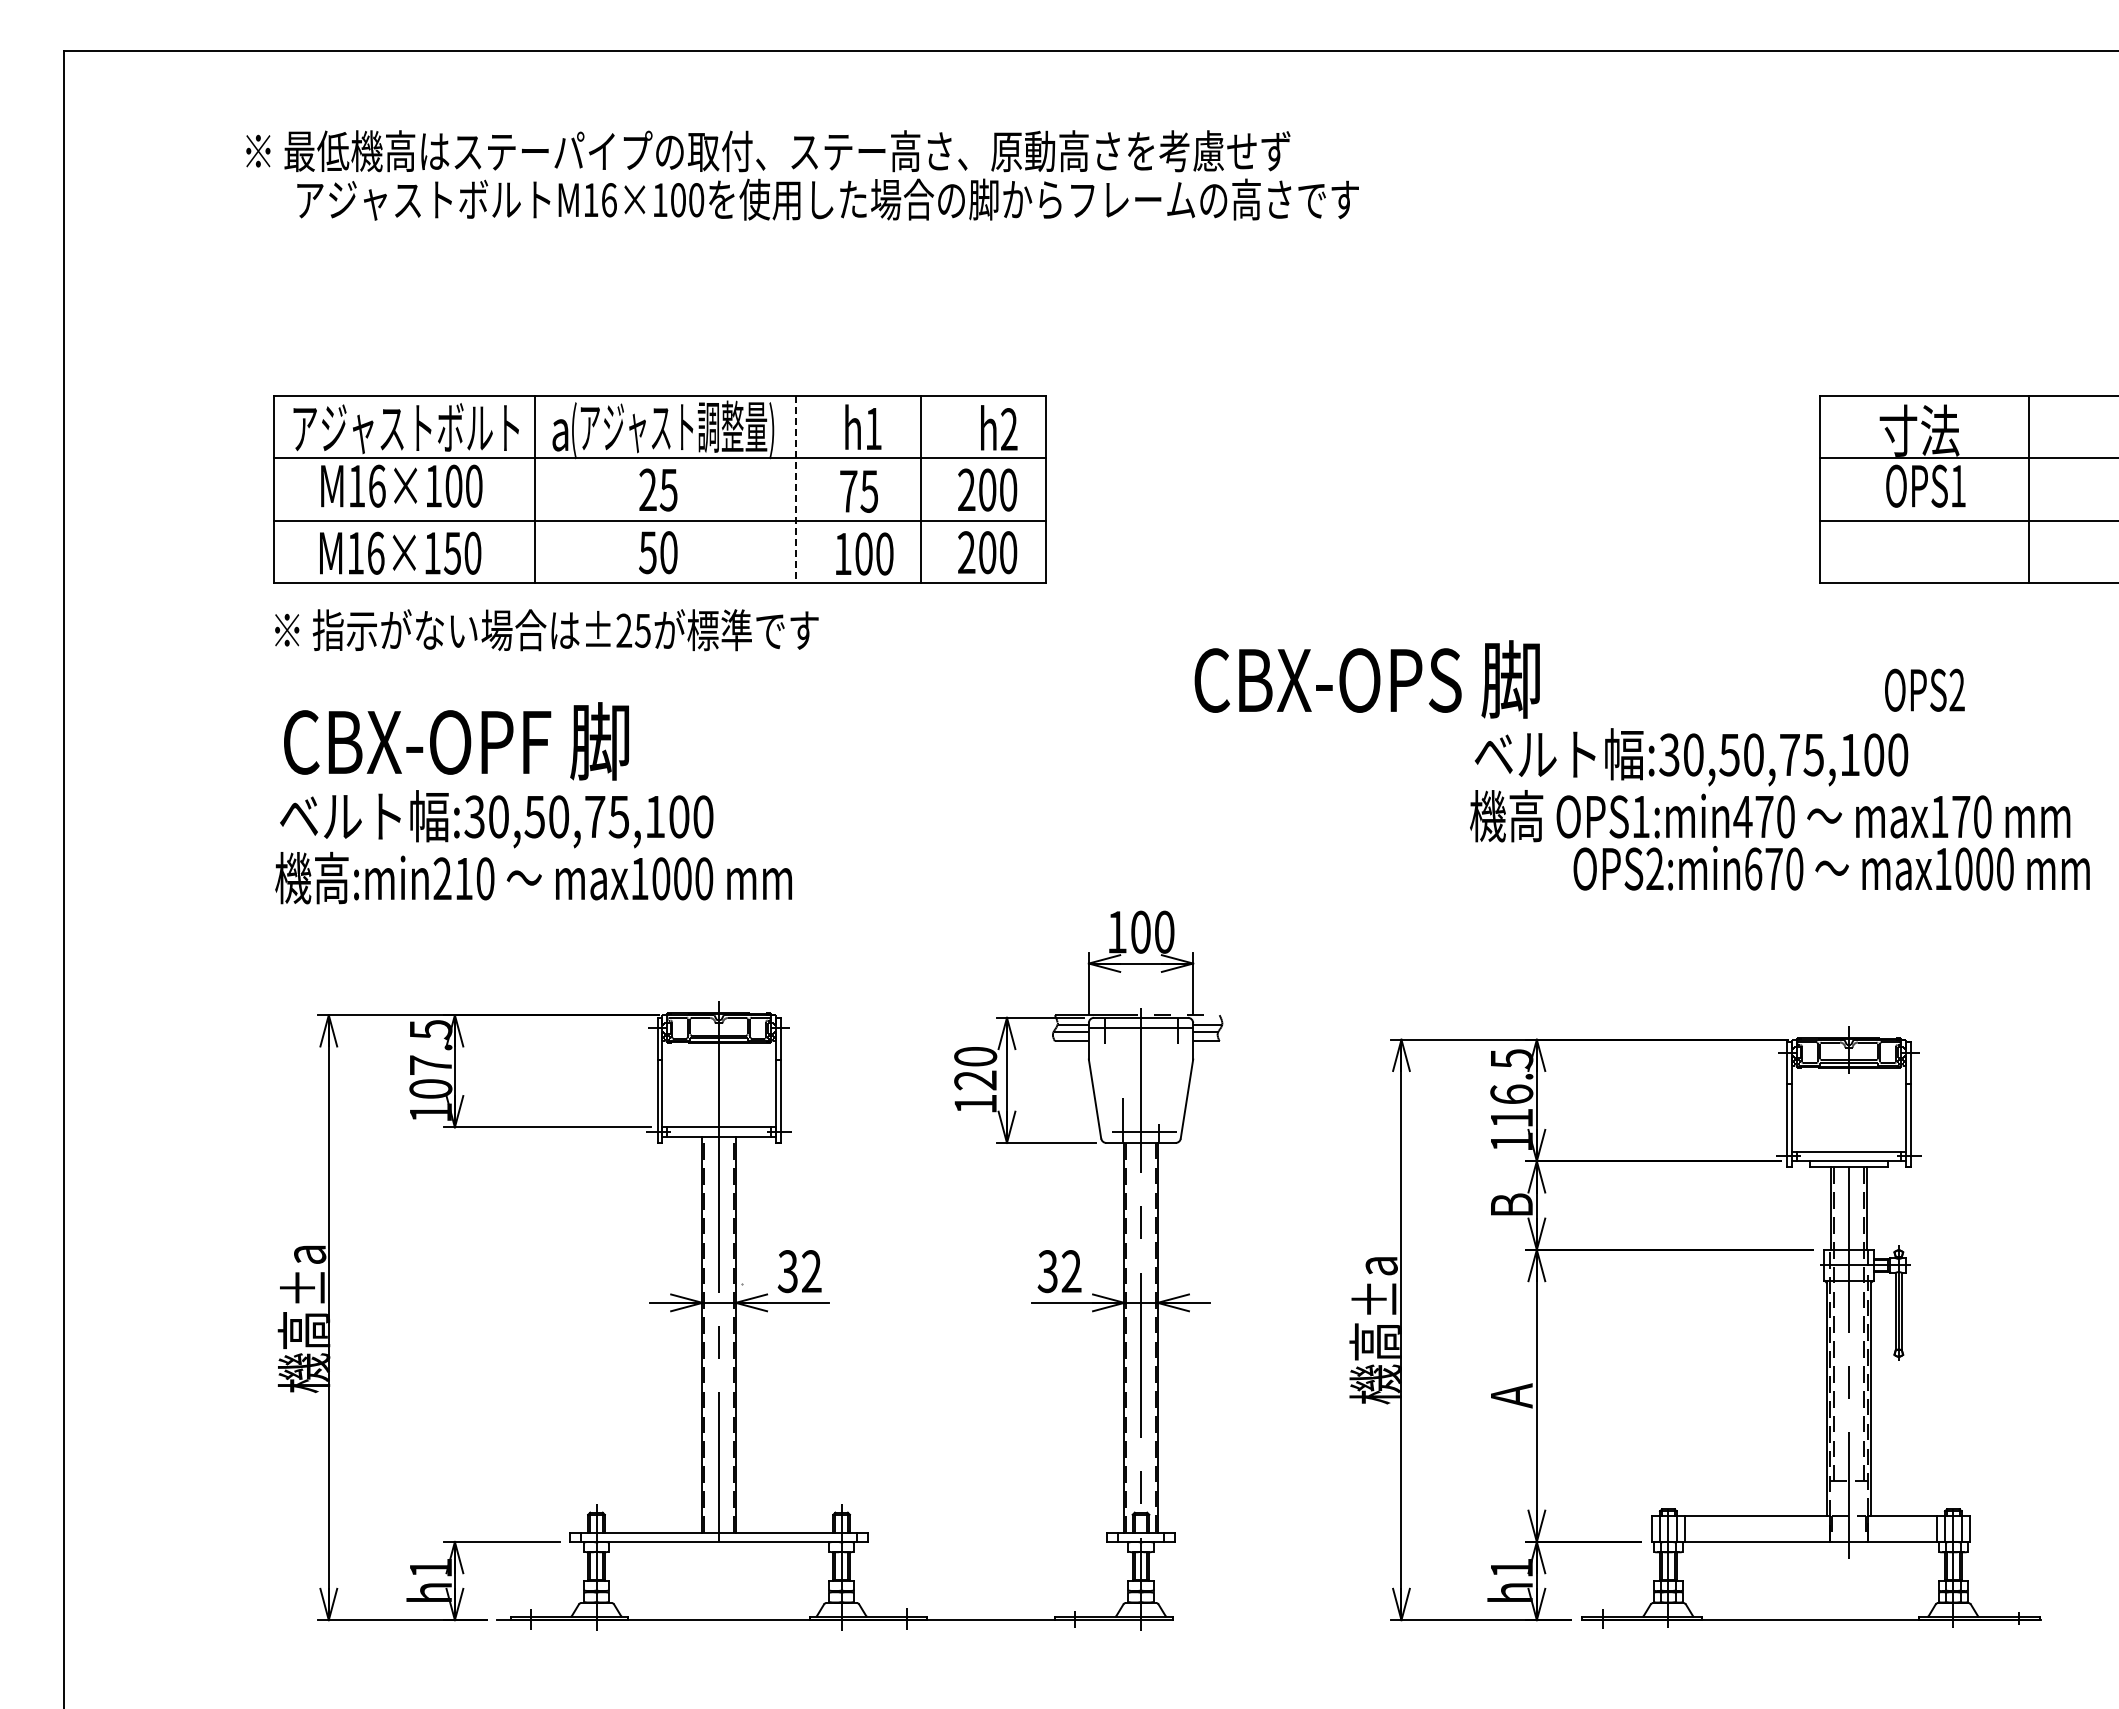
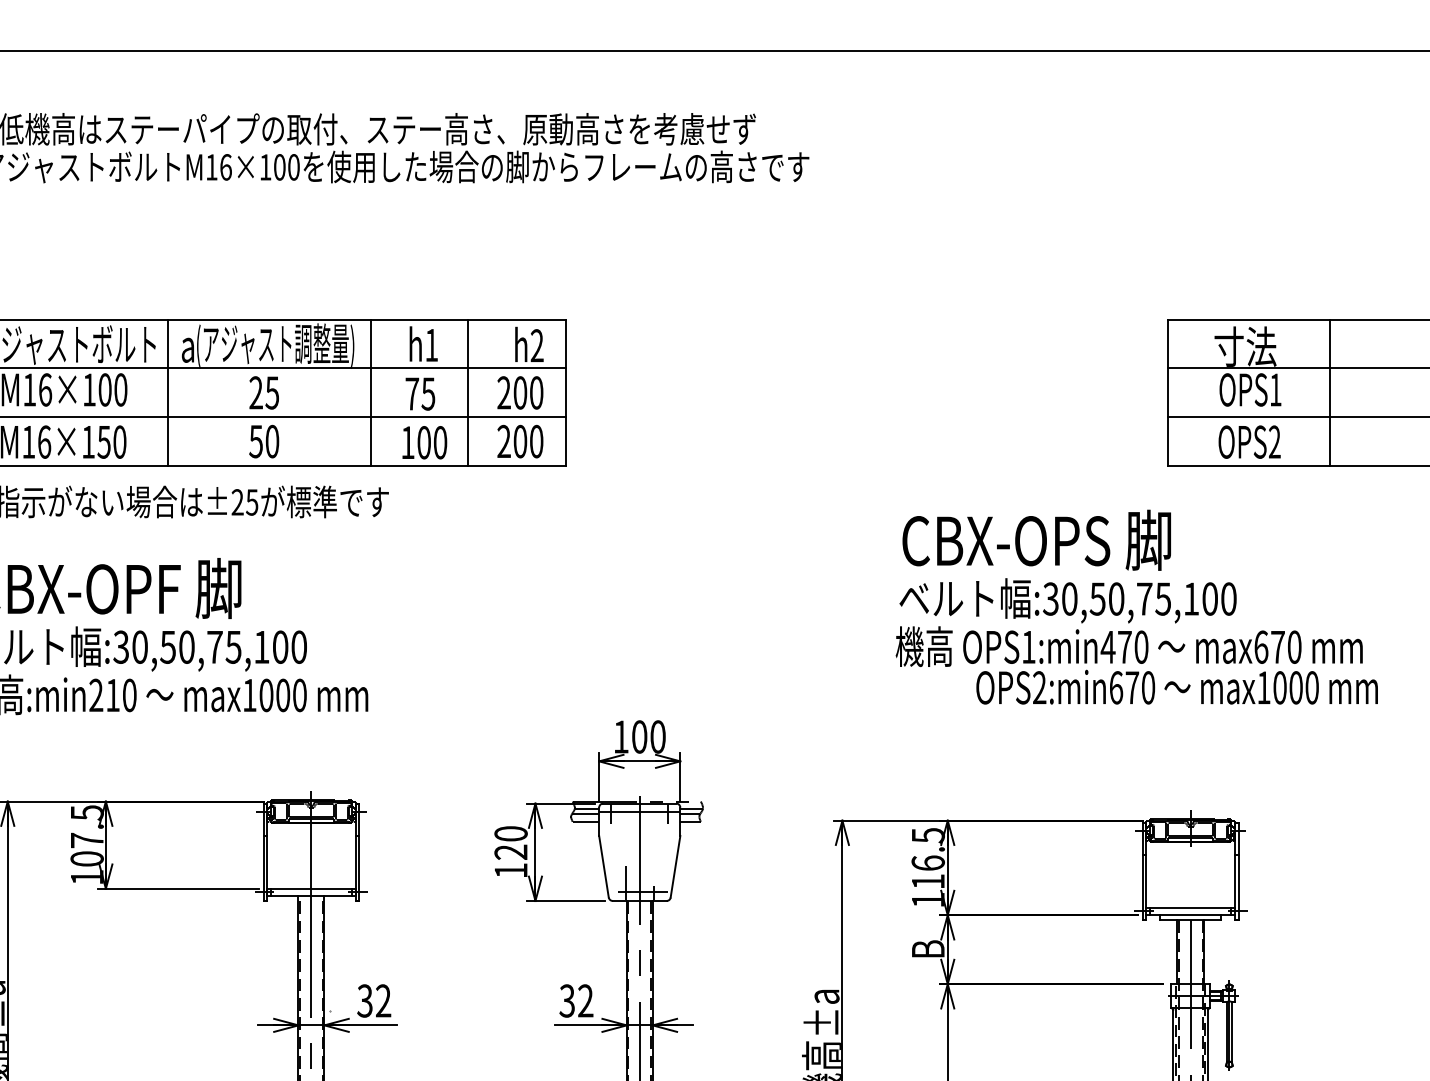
line: (795, 489) -> (370, 392), dashed -> solid
text: (1366, 679) -> (1036, 540), moved
text: (1924, 689) -> (1249, 441), moved
text: (1939, 816) -> (1261, 646), max170 -> max670

